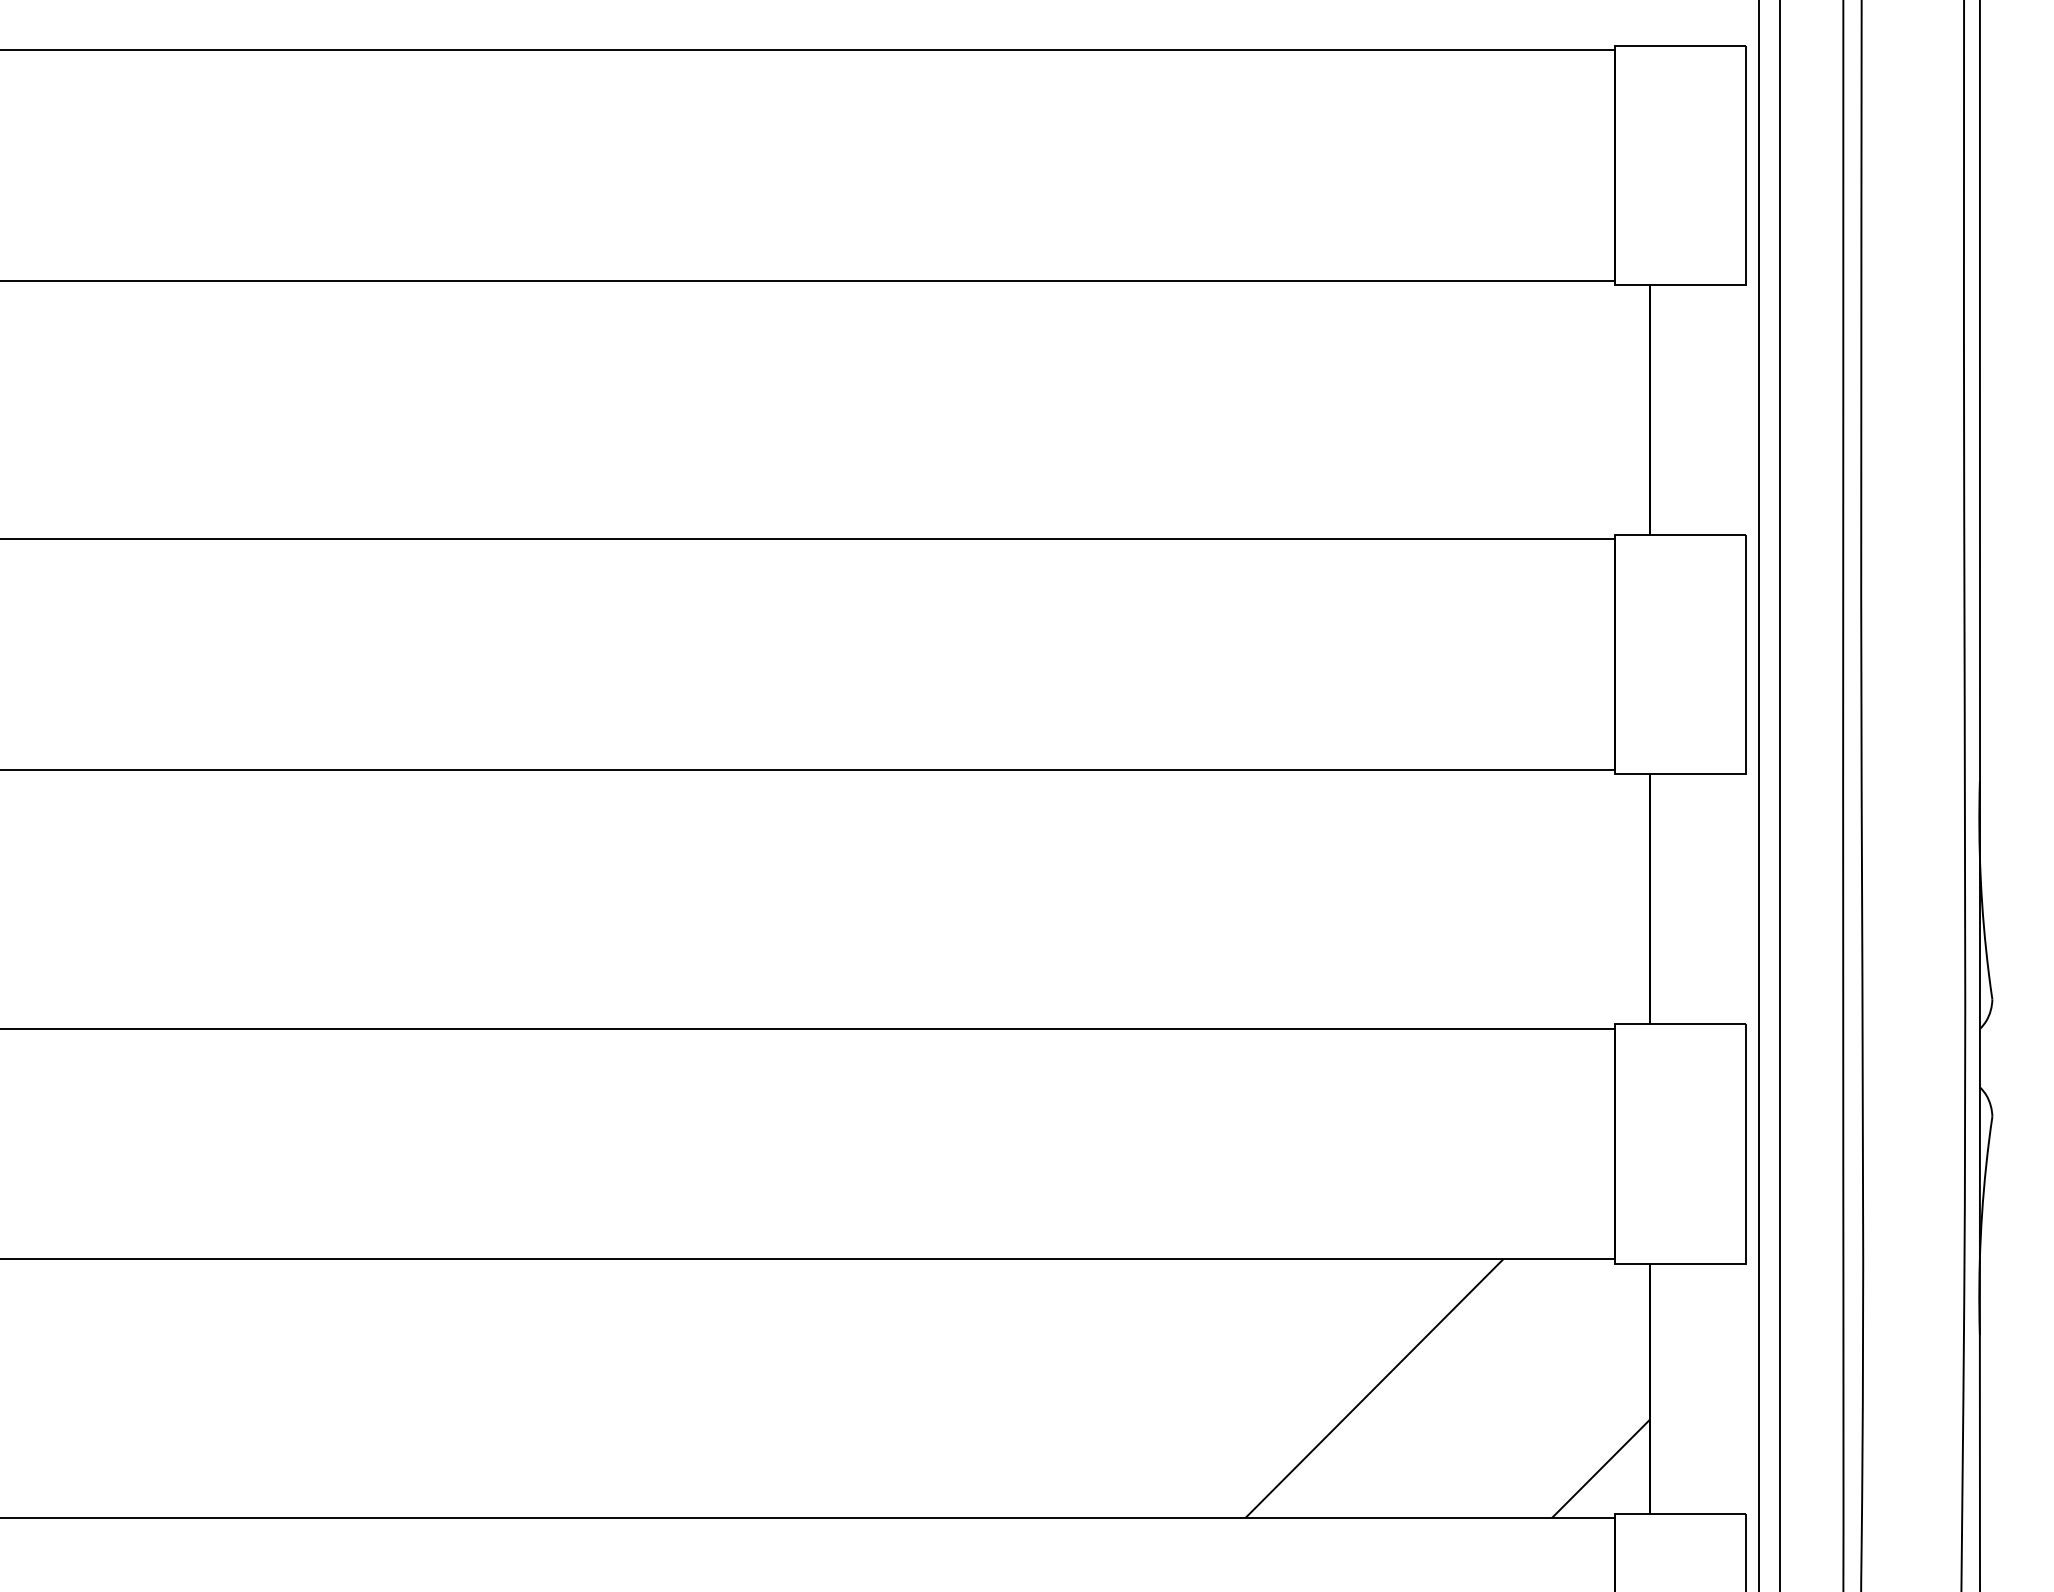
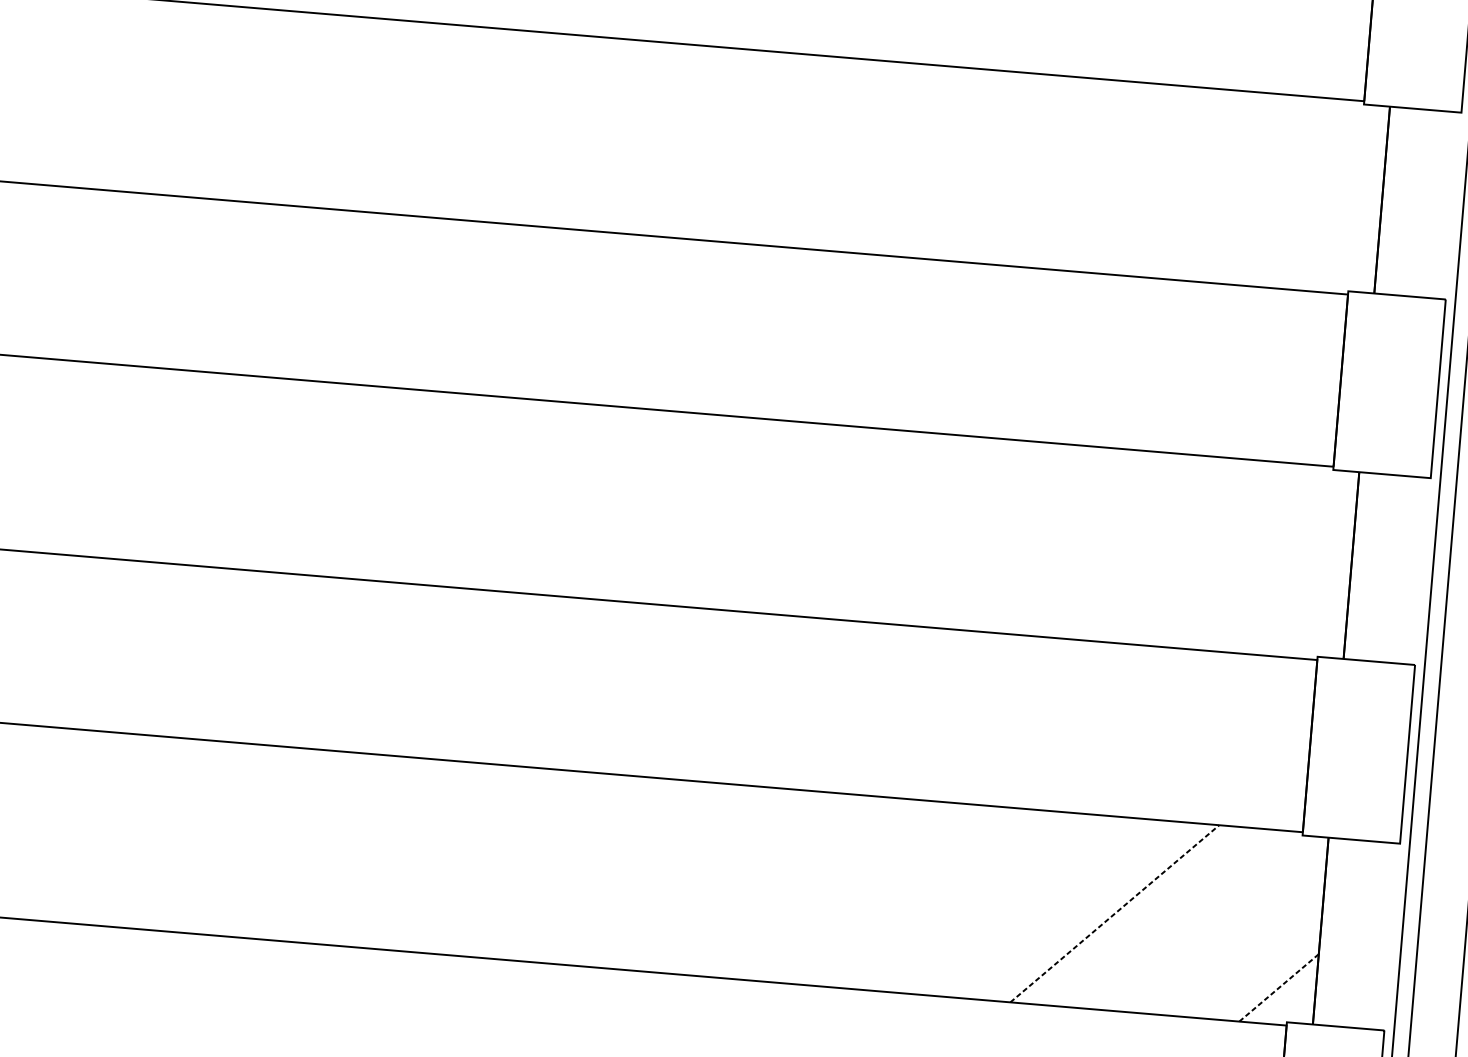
line: (1374, 1388) -> (1115, 913), solid -> dashed
line: (1600, 1468) -> (1278, 987), solid -> dashed

